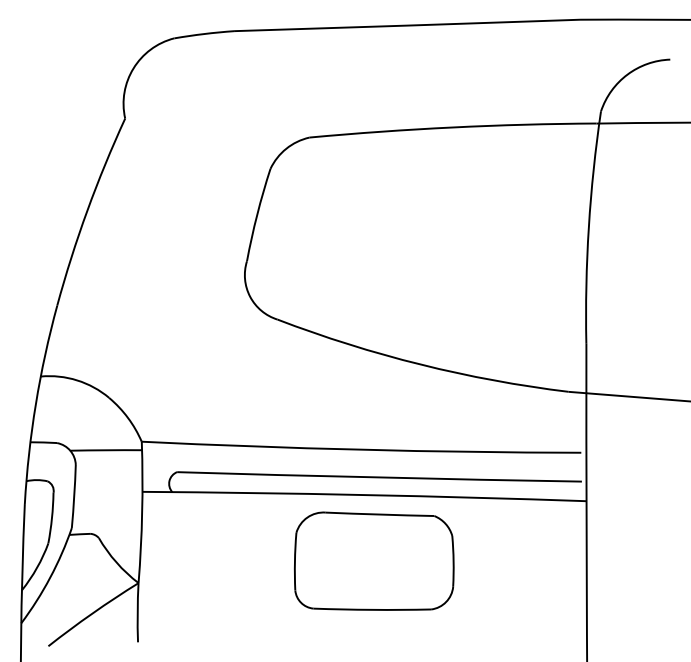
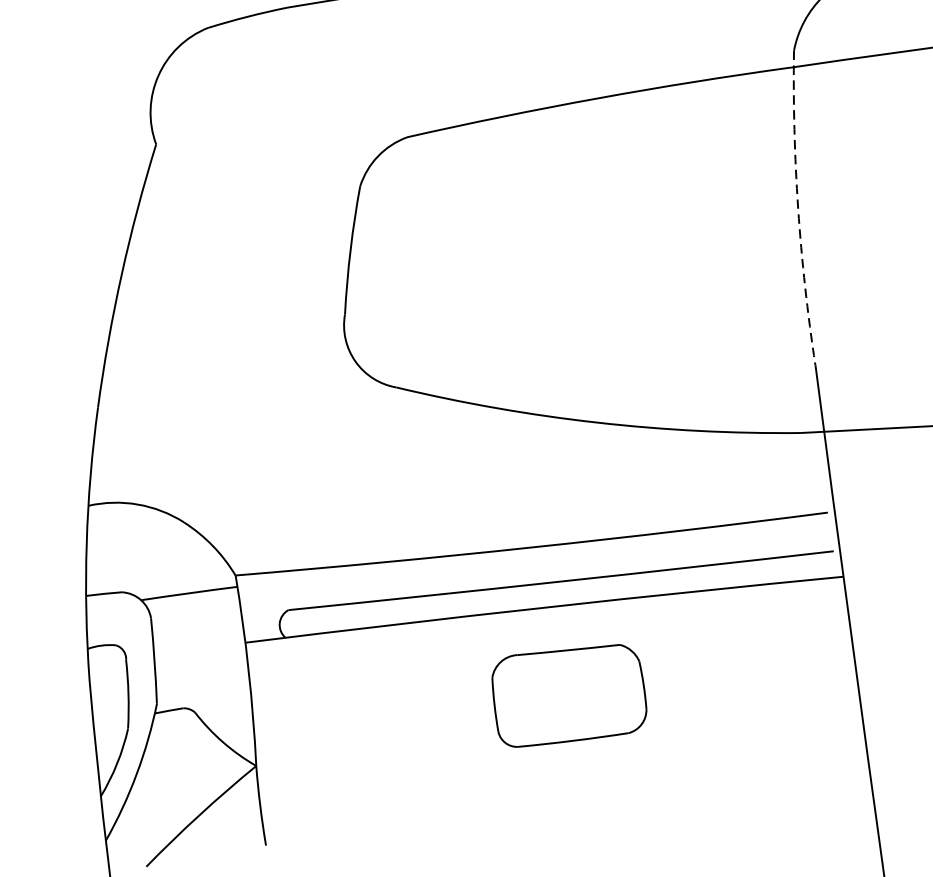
arc: (588, 227) -> (797, 208), solid -> dashed
part: (374, 560) -> (569, 693), size x0.7

